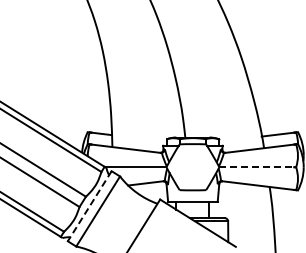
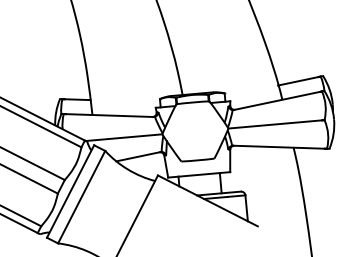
line: (256, 167) -> (274, 124), dashed -> solid
line: (89, 206) -> (70, 191), dashed -> solid

